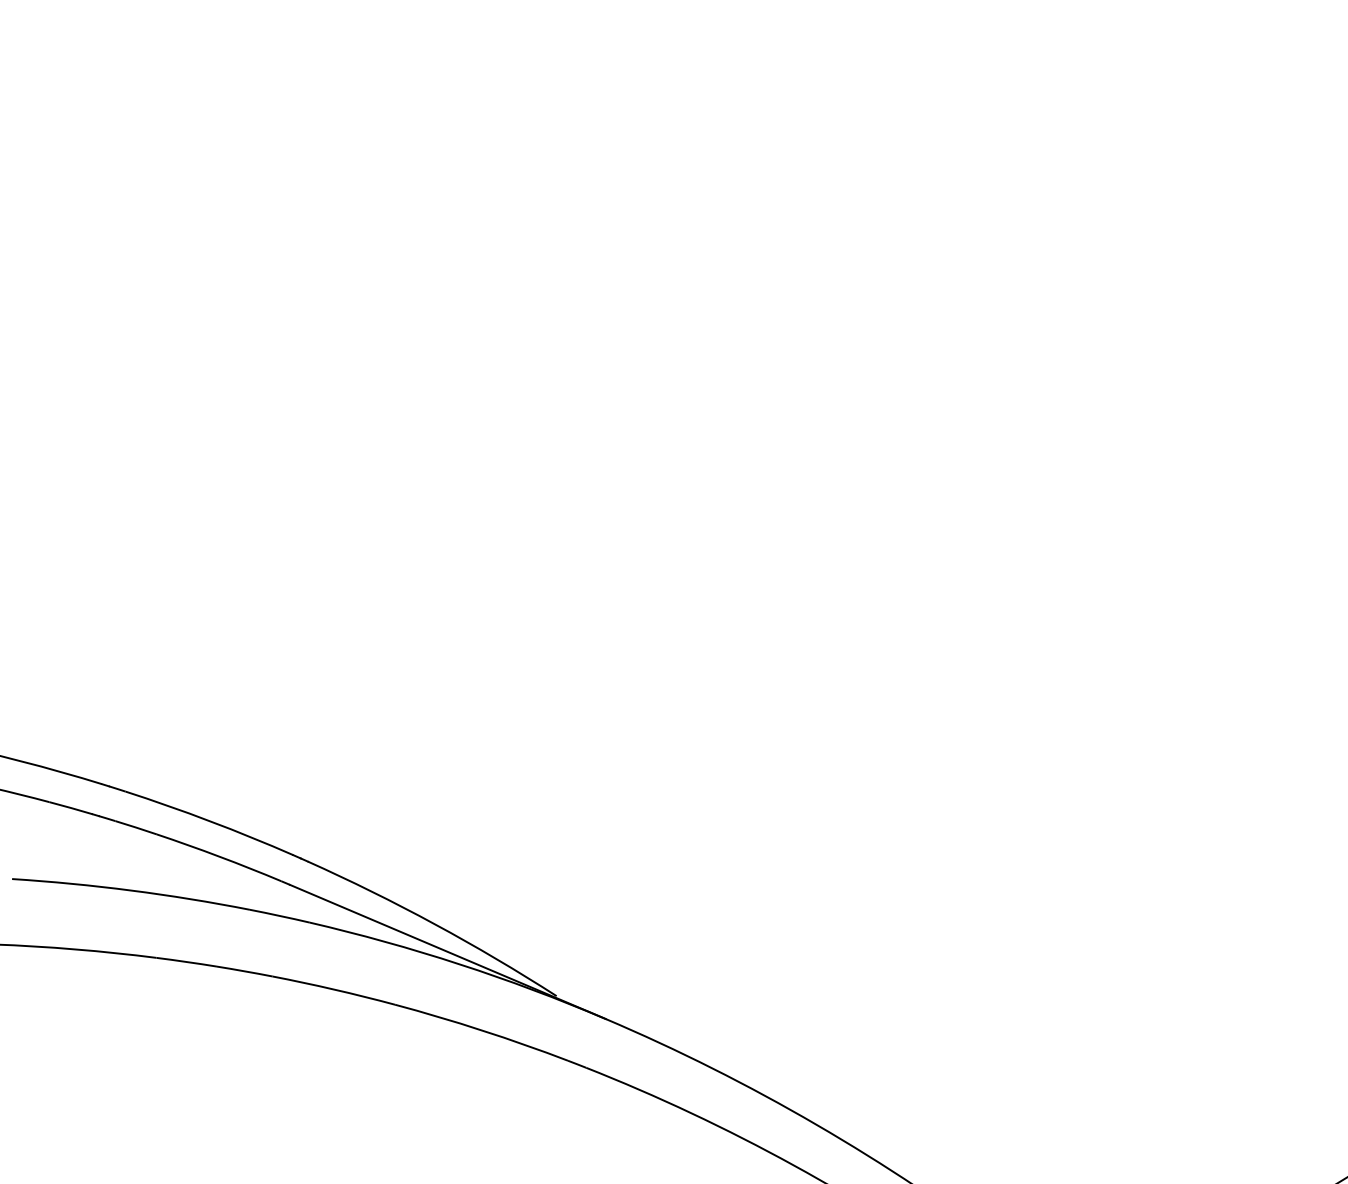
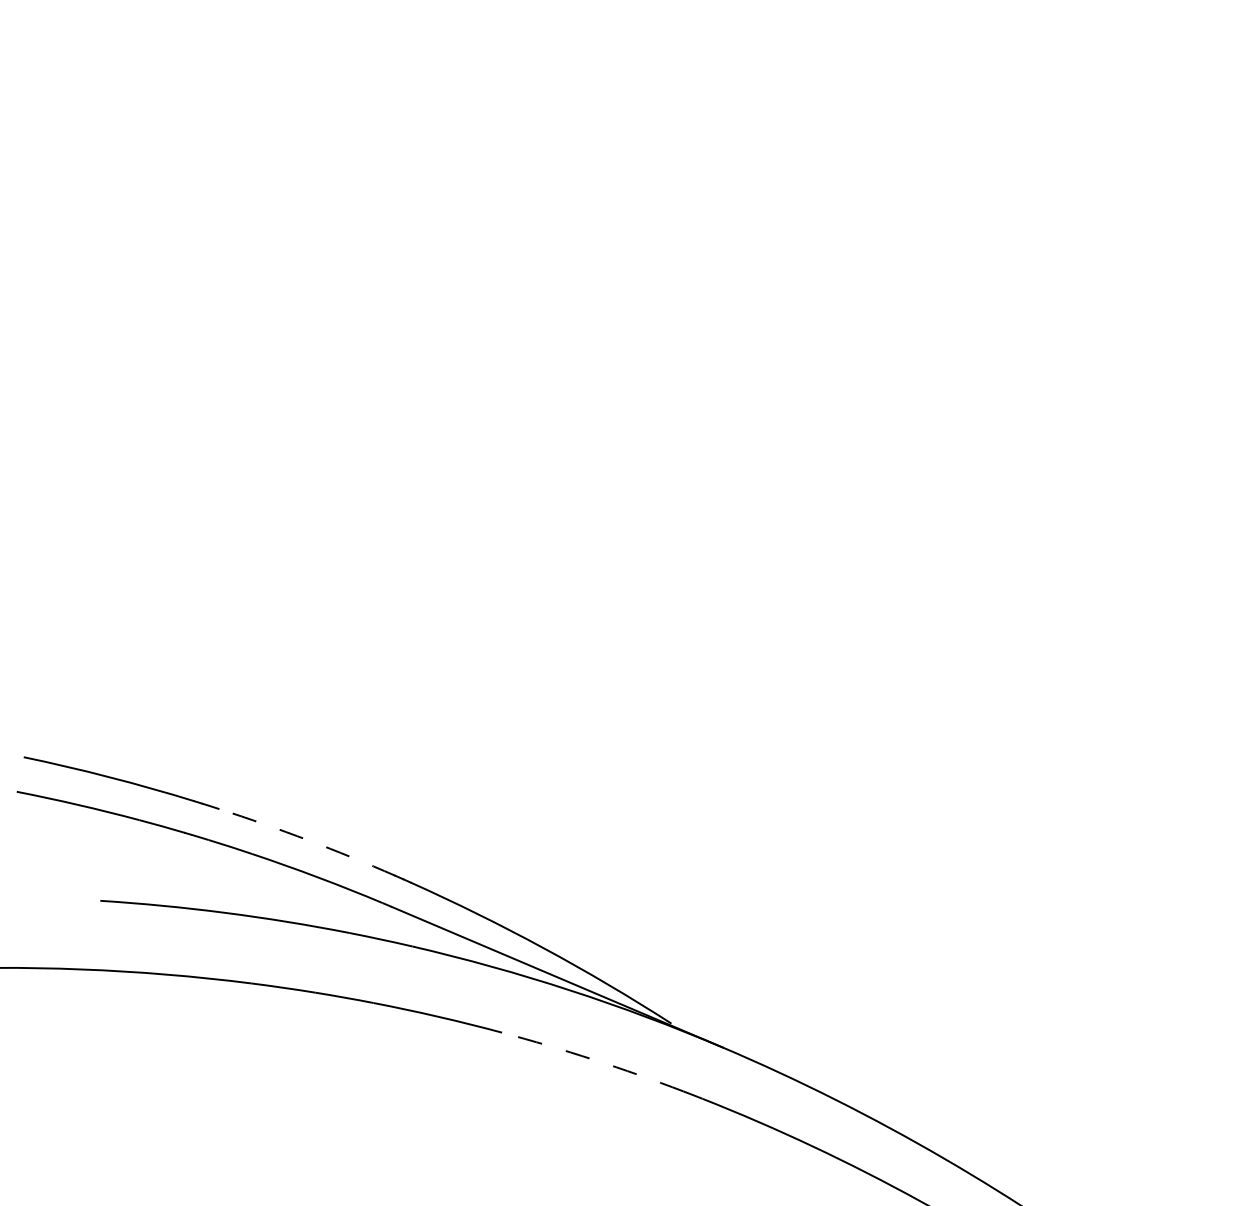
arc: (210, 821) -> (308, 840), solid -> dashed
arc: (482, 1030) -> (593, 1059), solid -> dashed

